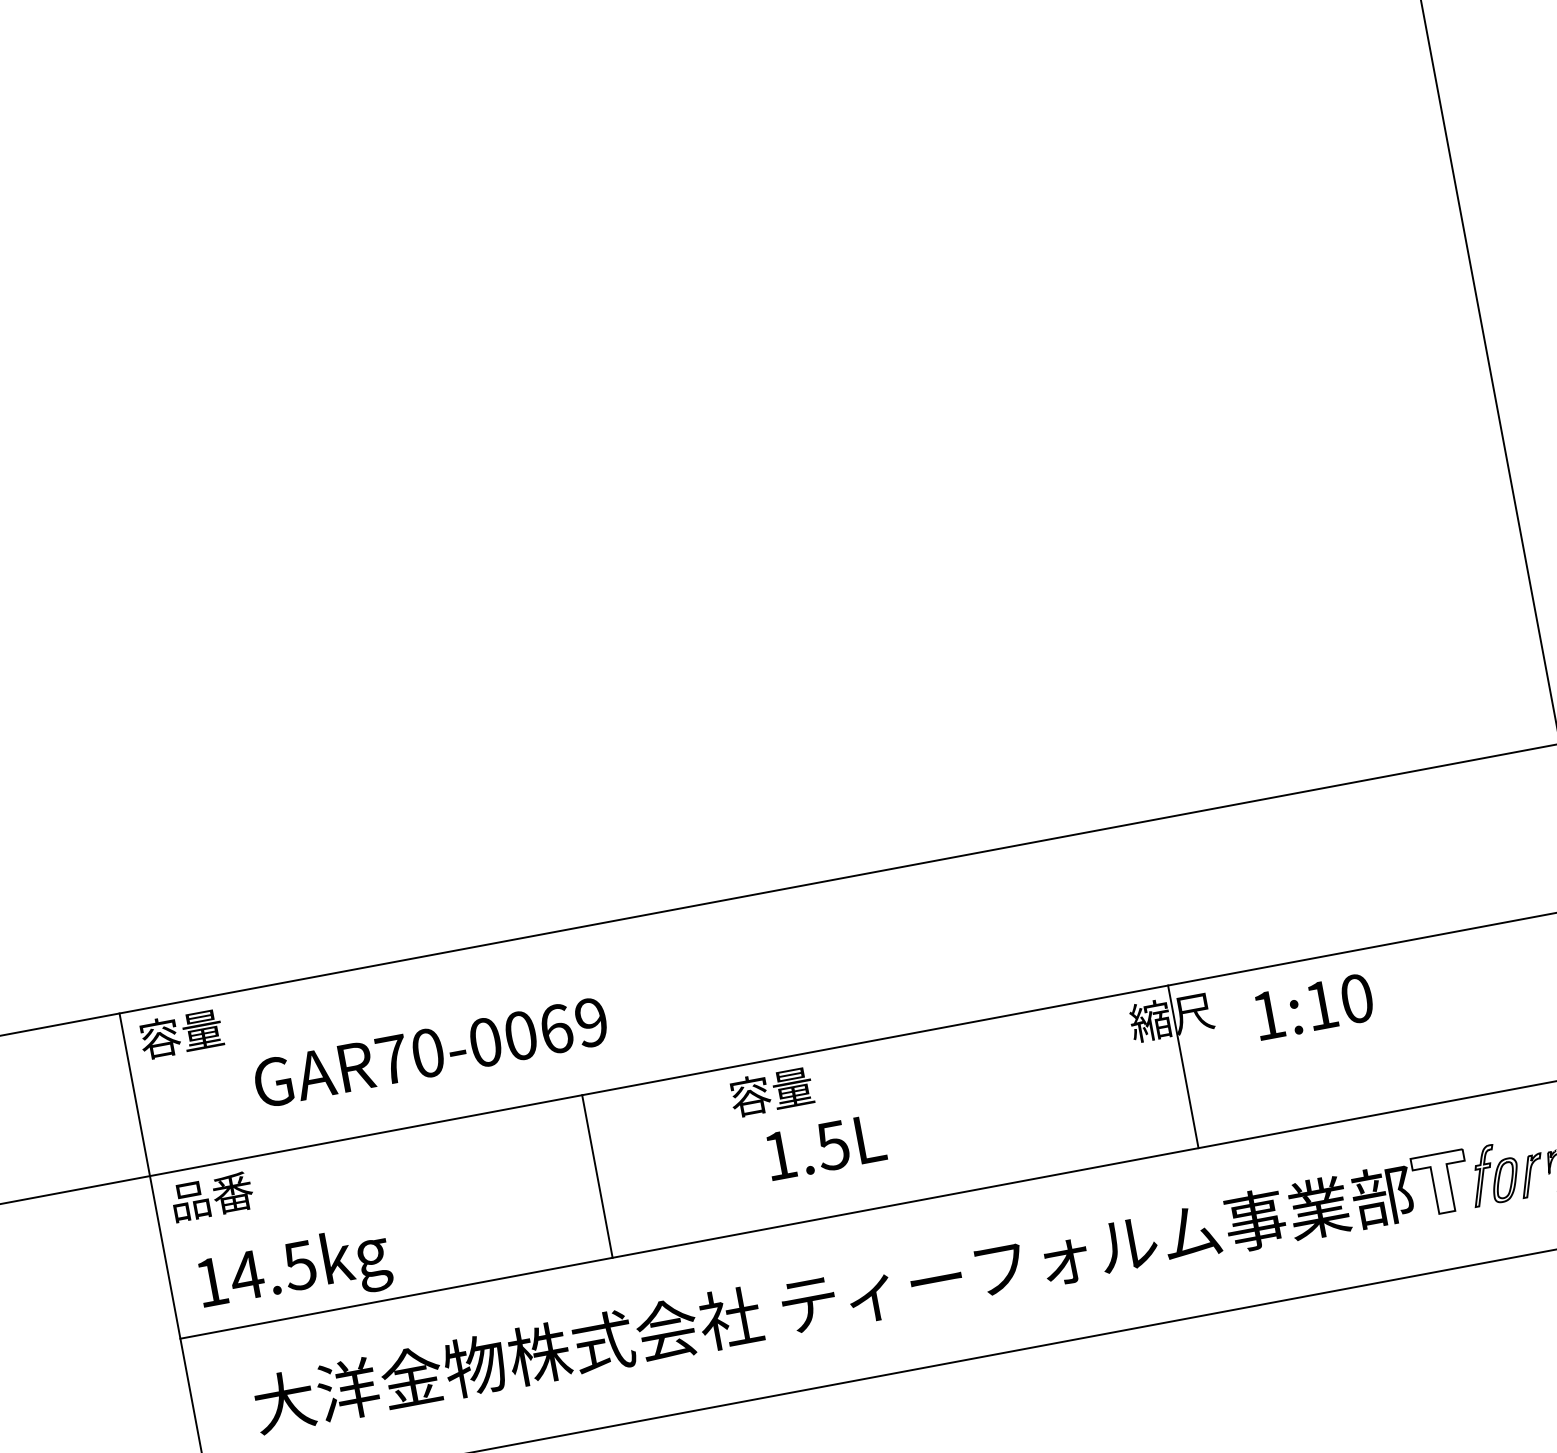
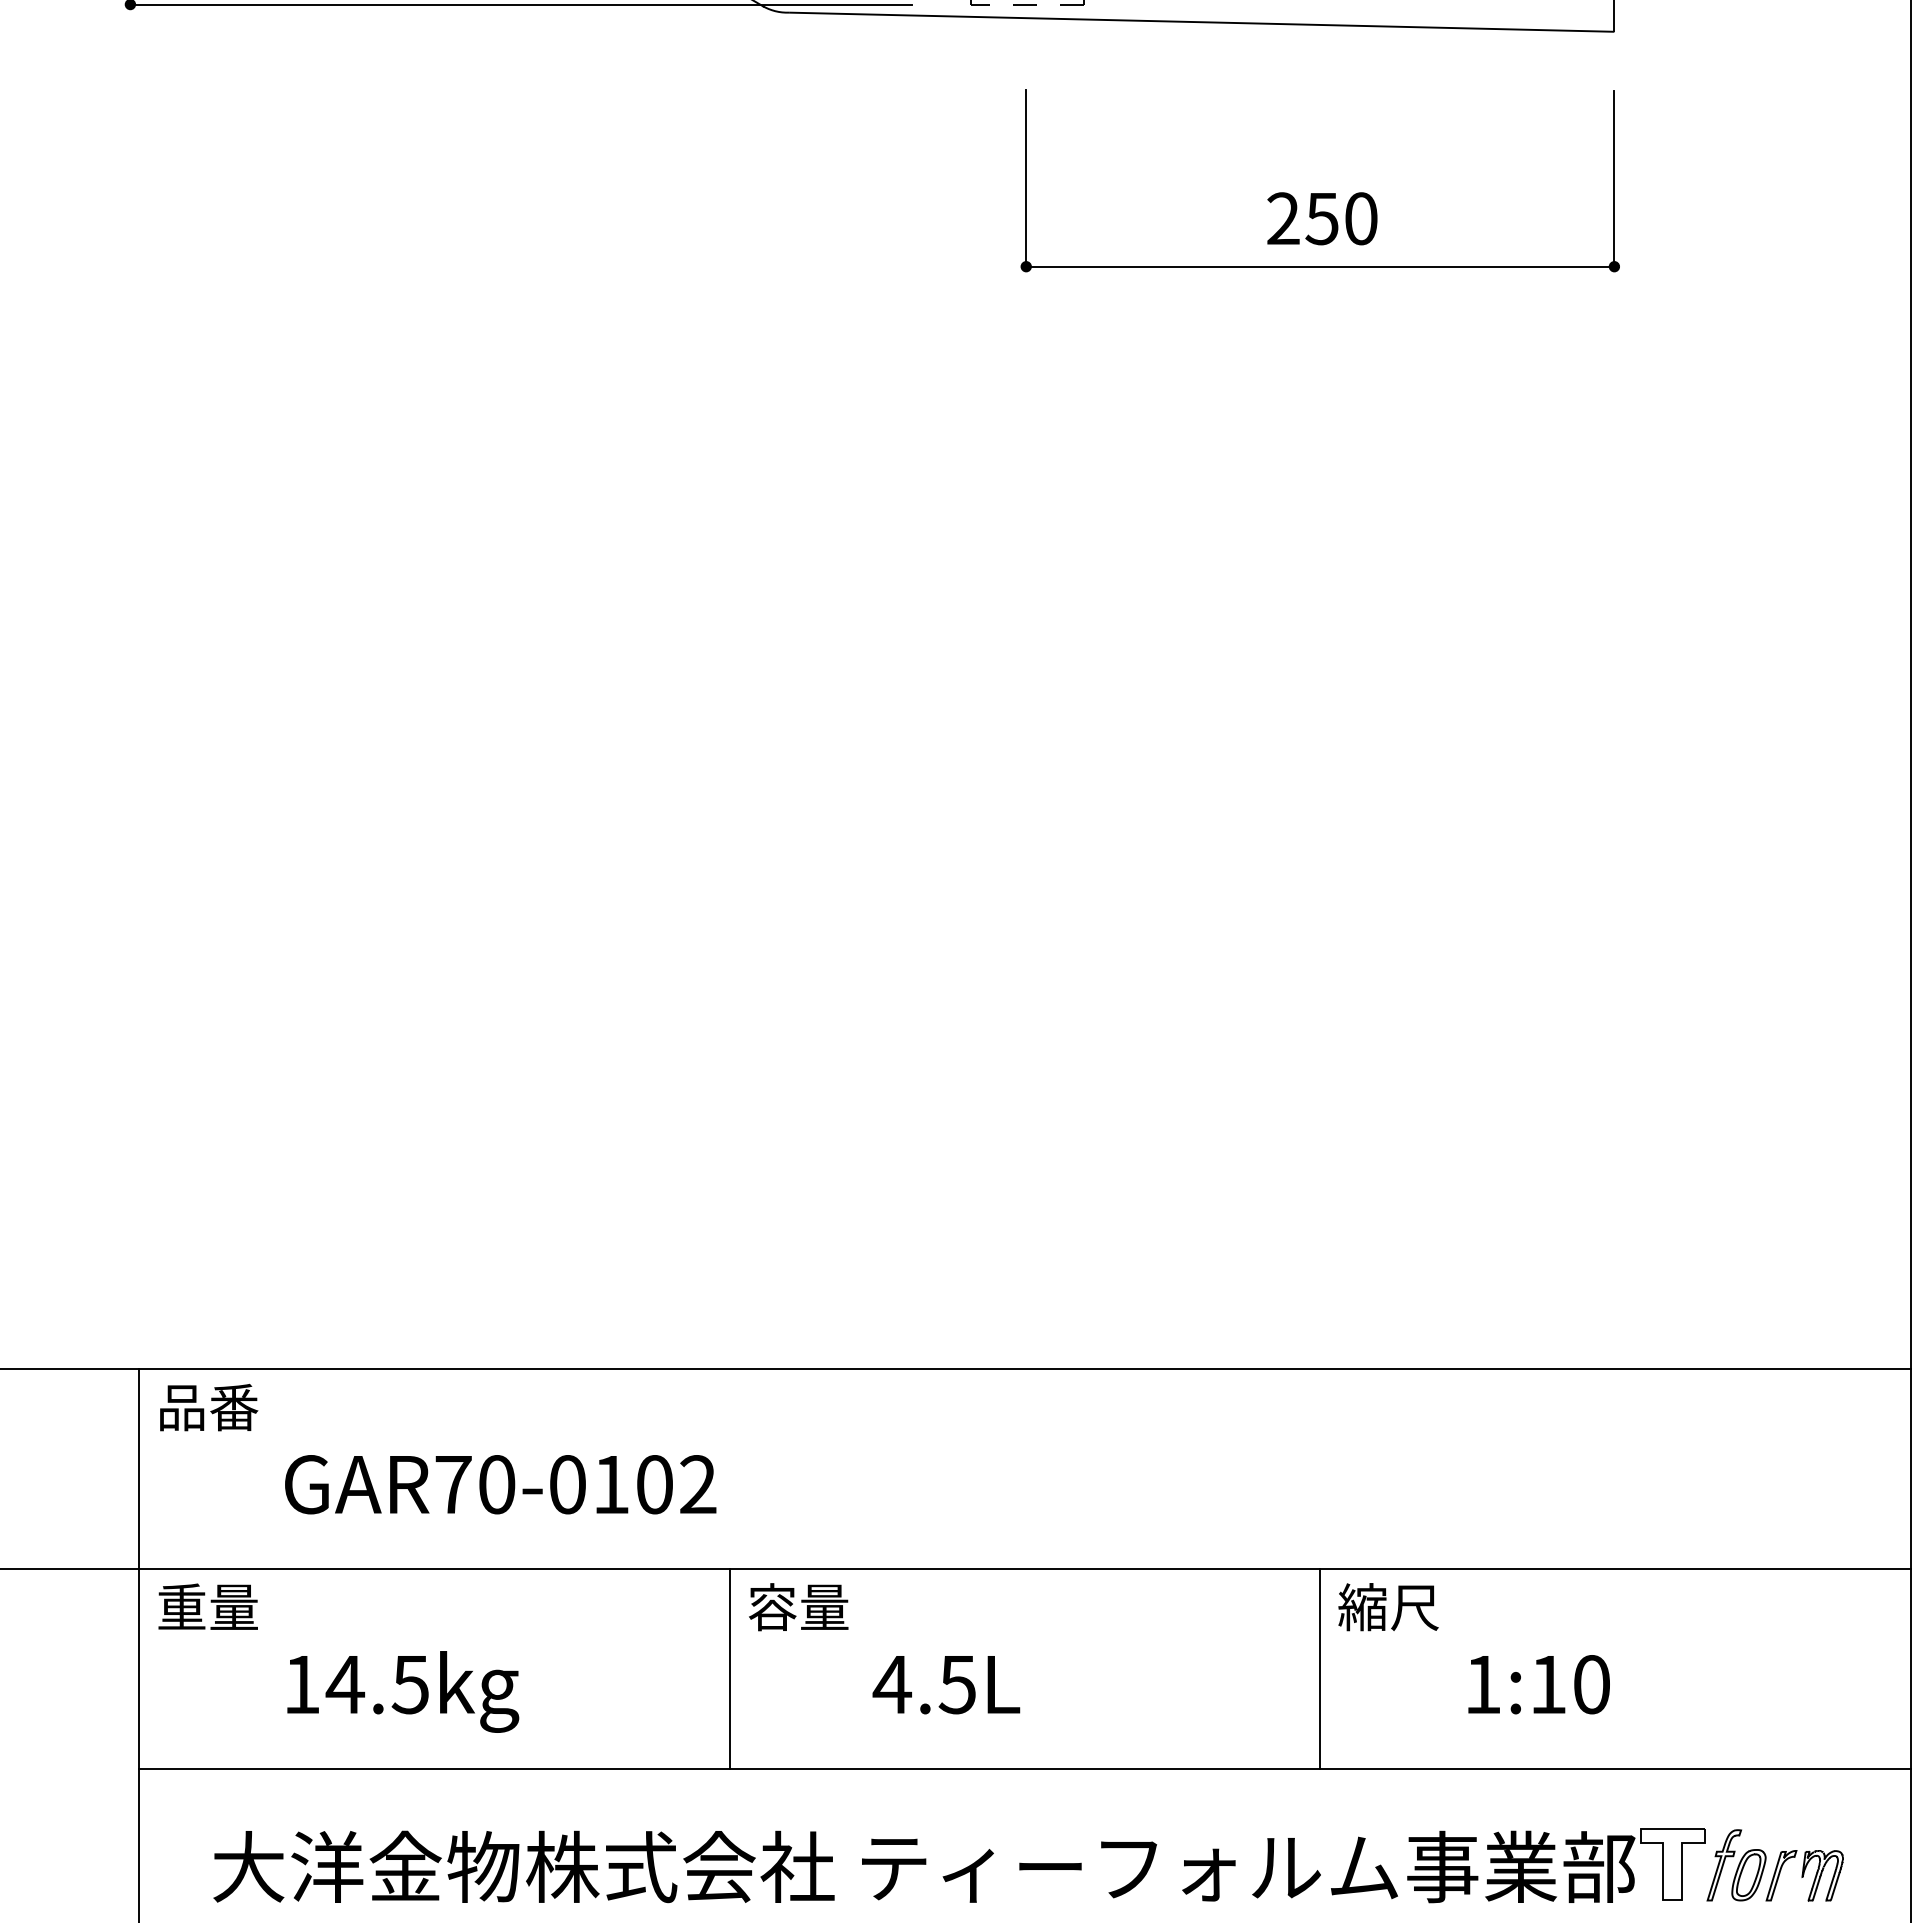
text: (1313, 1006) -> (1538, 1684), moved
text: (556, 1029) -> (654, 1484), GAR70-0069 -> GAR70-0102
text: (181, 1034) -> (208, 1407), 容量 -> 品番
line: (1183, 1066) -> (1320, 1668), moved
text: (771, 1092) -> (798, 1607), moved
text: (780, 1155) -> (892, 1684), 1.5L -> 4.5L
line: (597, 1176) -> (729, 1668), moved
text: (212, 1196) -> (208, 1607), 品番 -> 重量
text: (295, 1272) -> (403, 1691), moved

